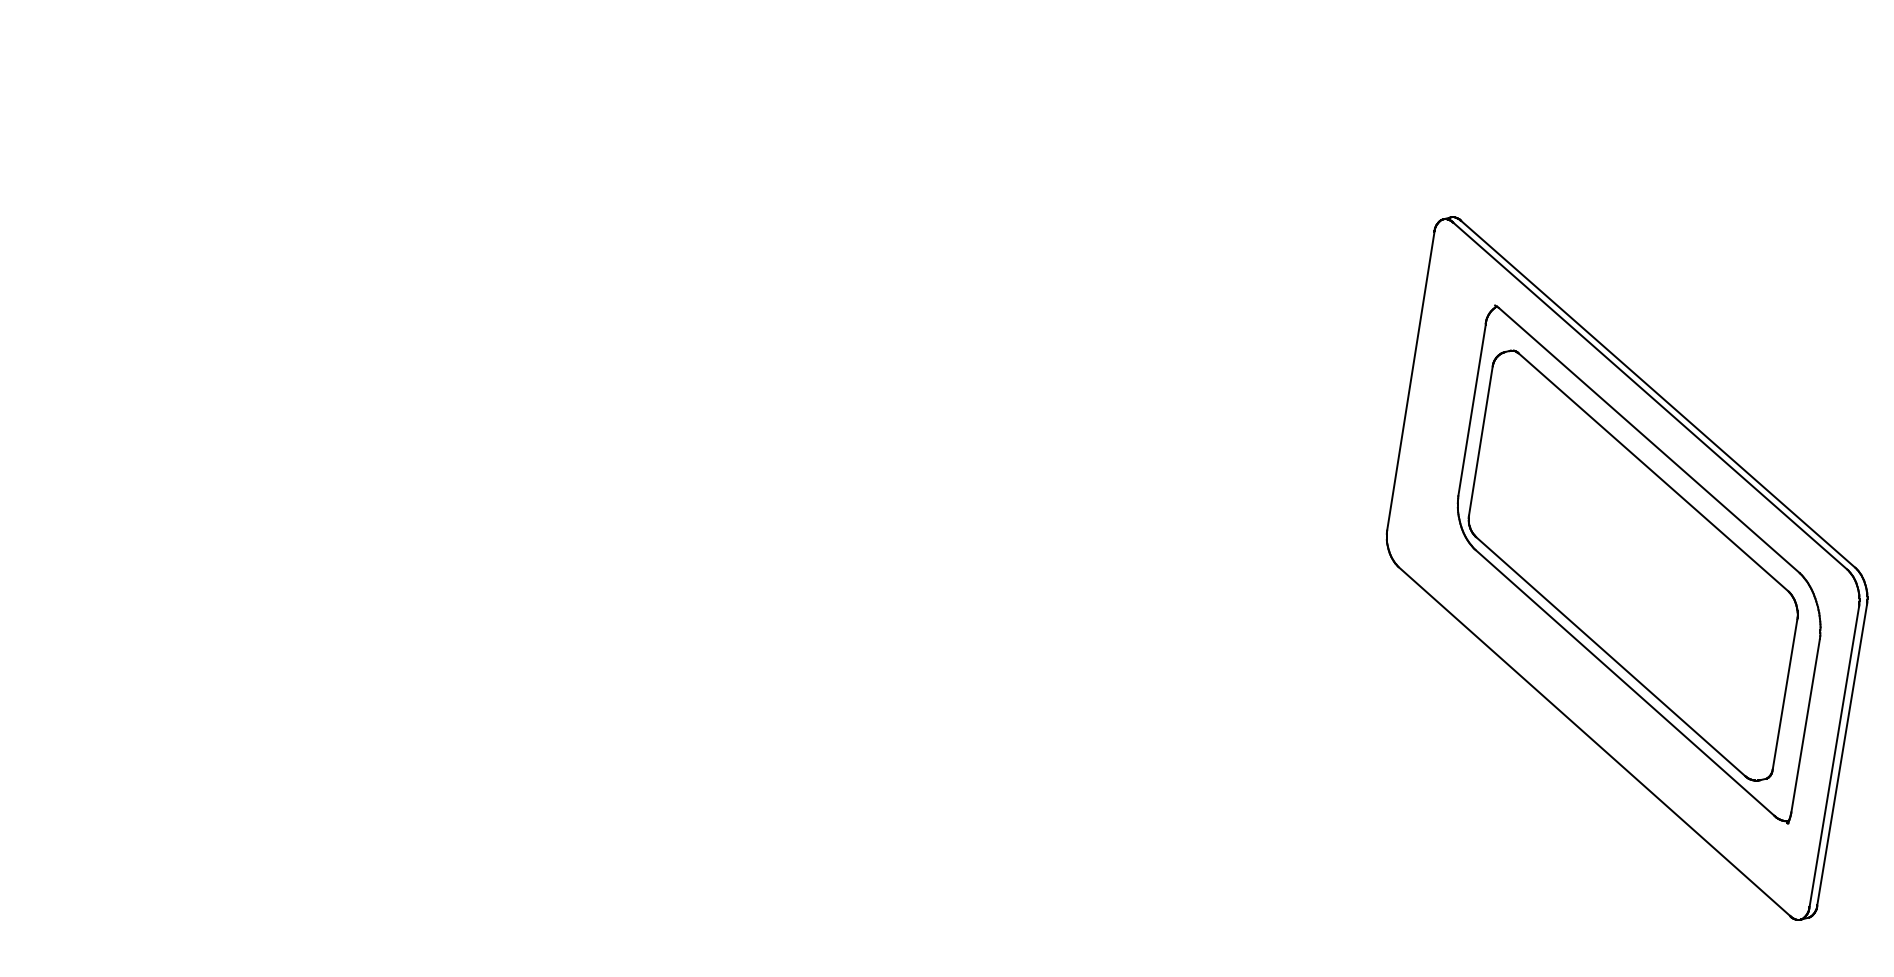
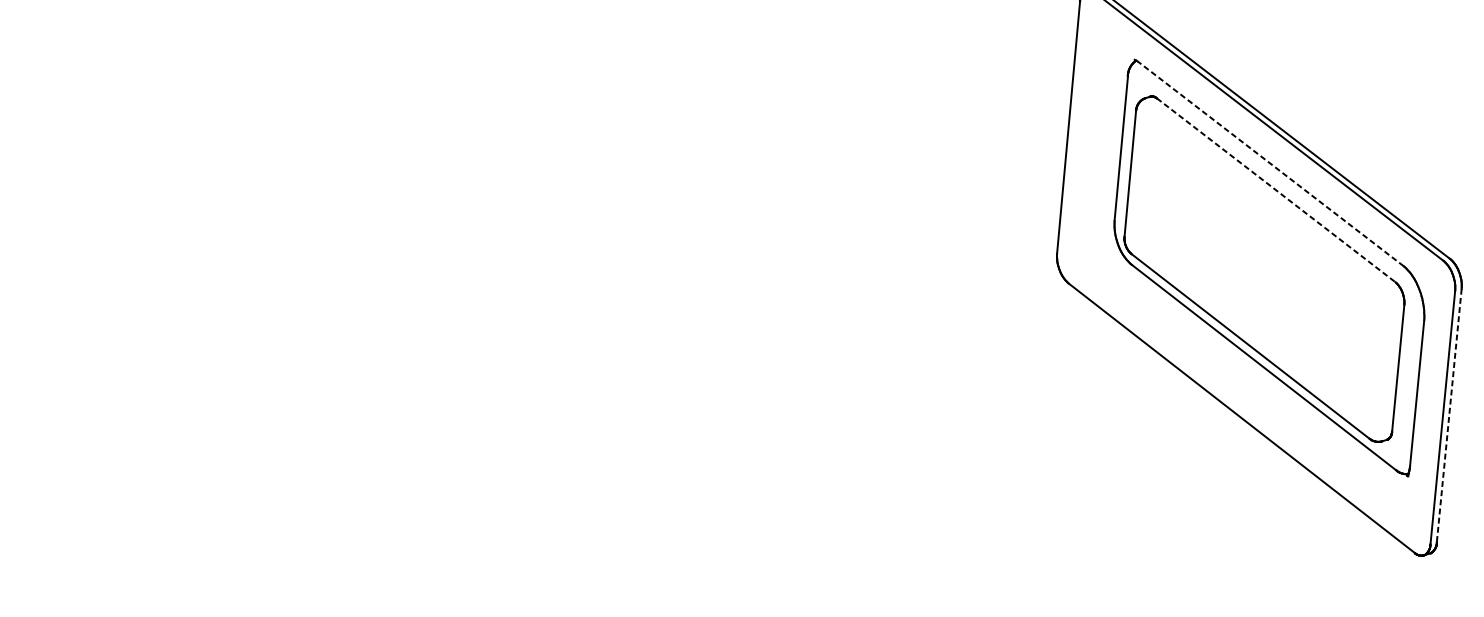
line: (1649, 440) -> (1271, 163), solid -> dashed
line: (1653, 472) -> (1276, 190), solid -> dashed
line: (1842, 755) -> (1449, 416), solid -> dashed

